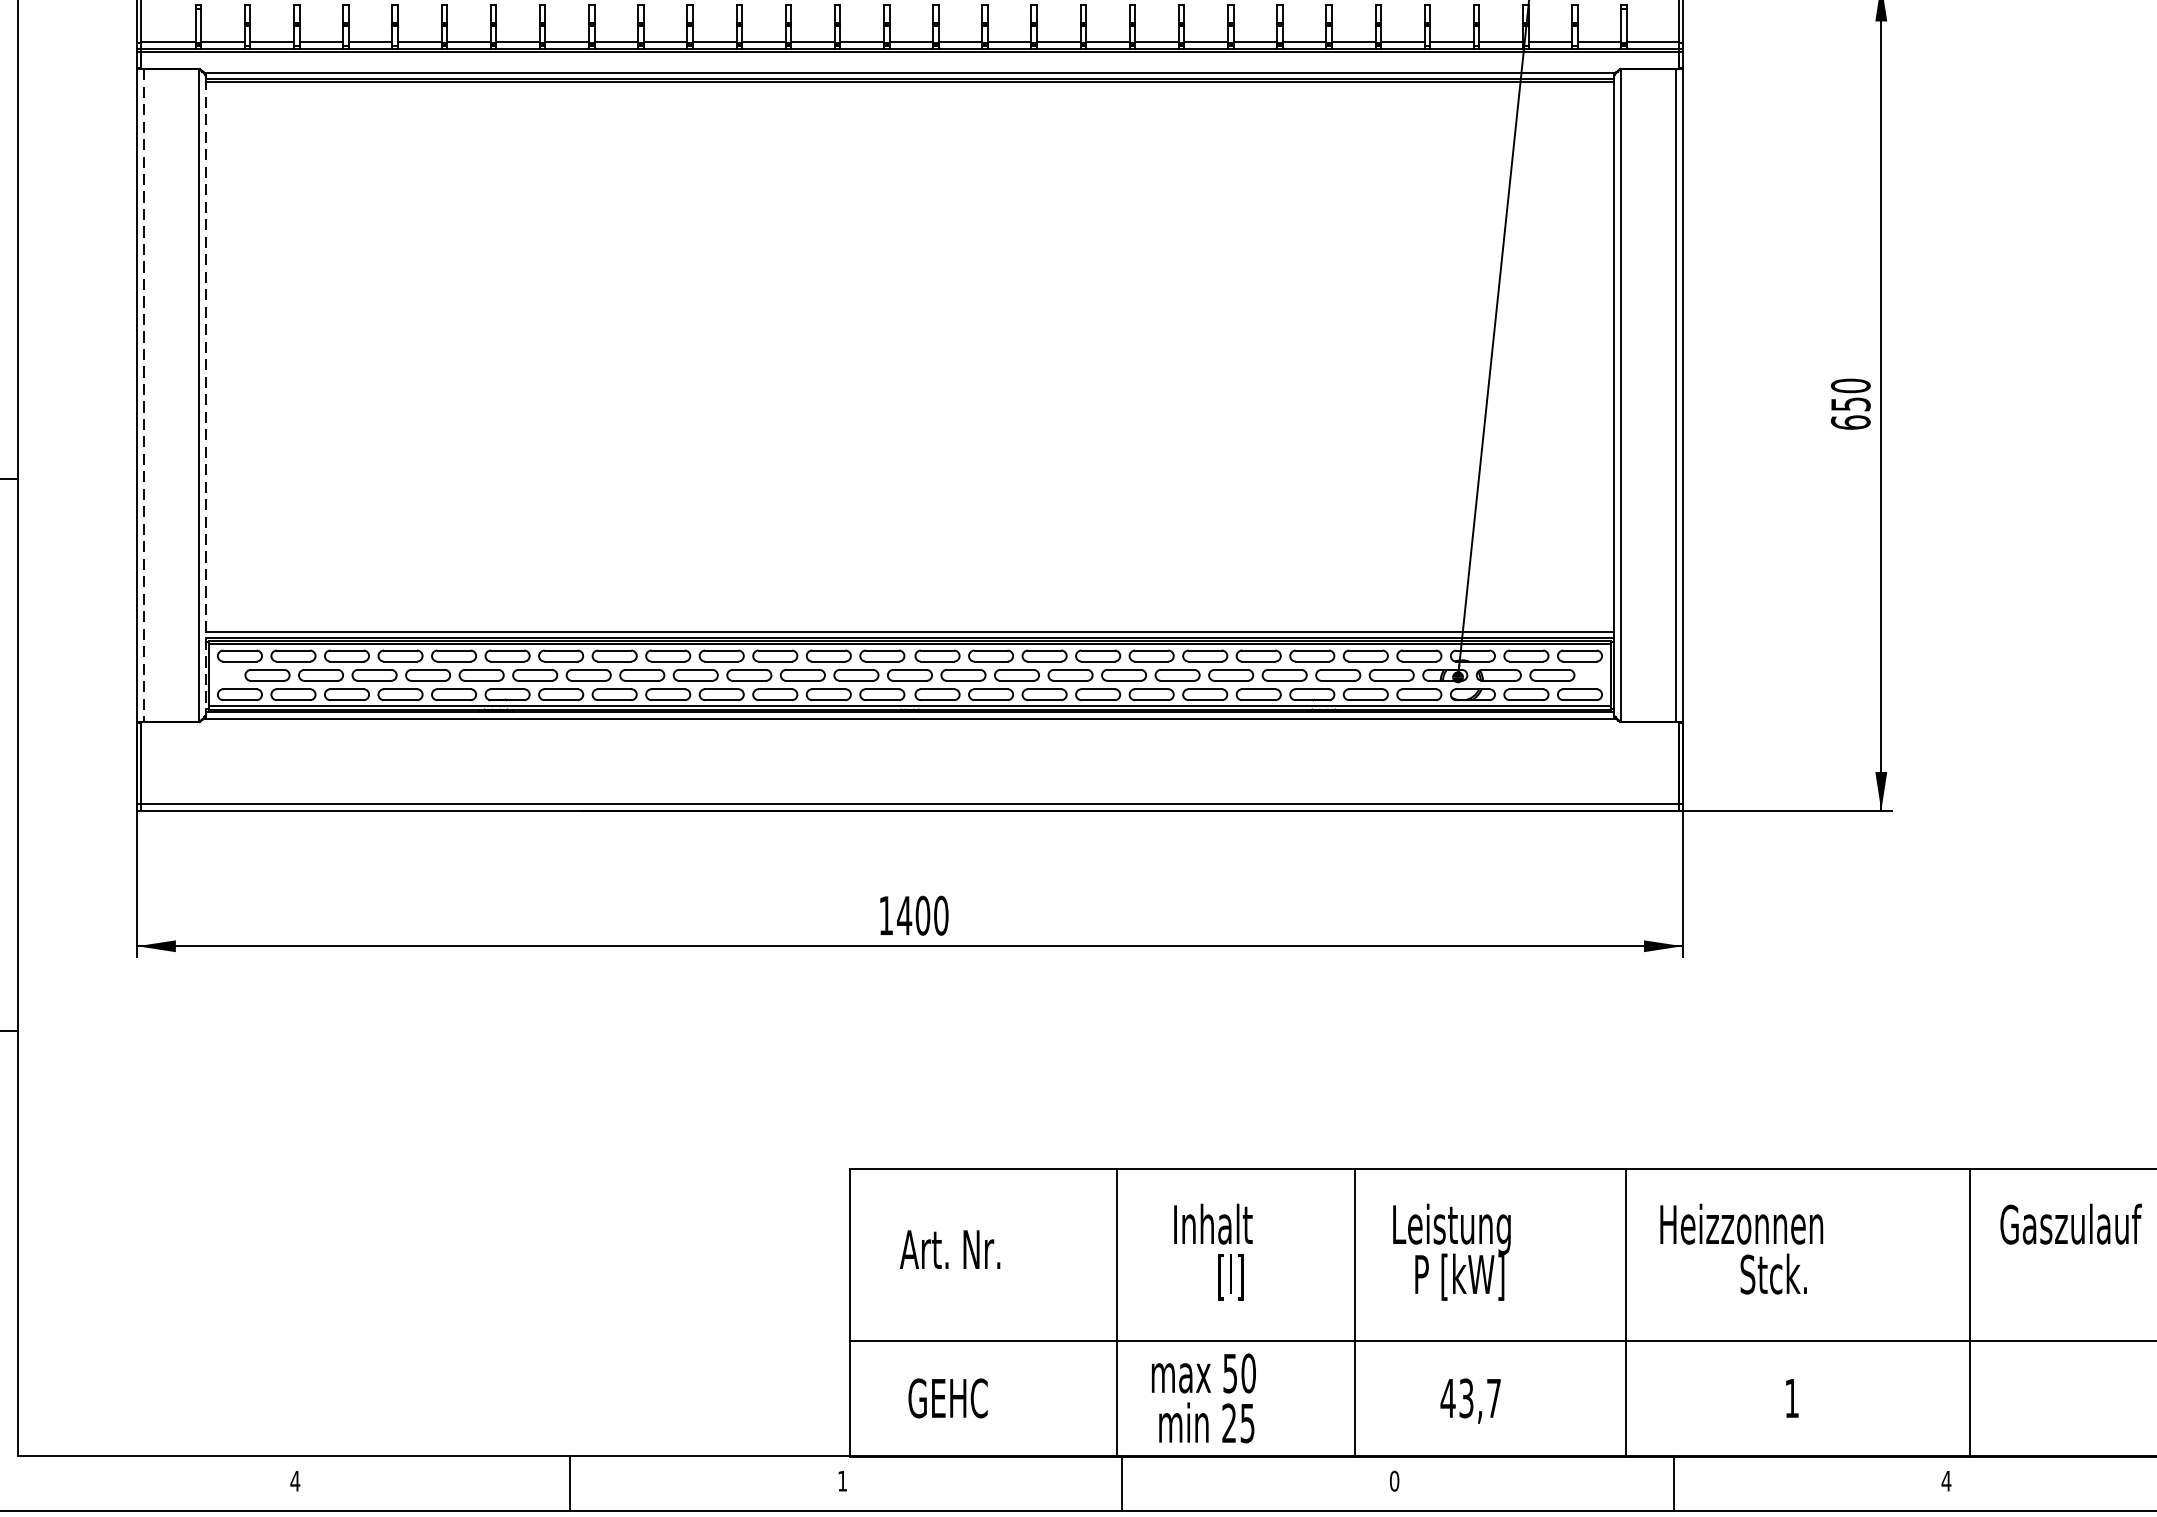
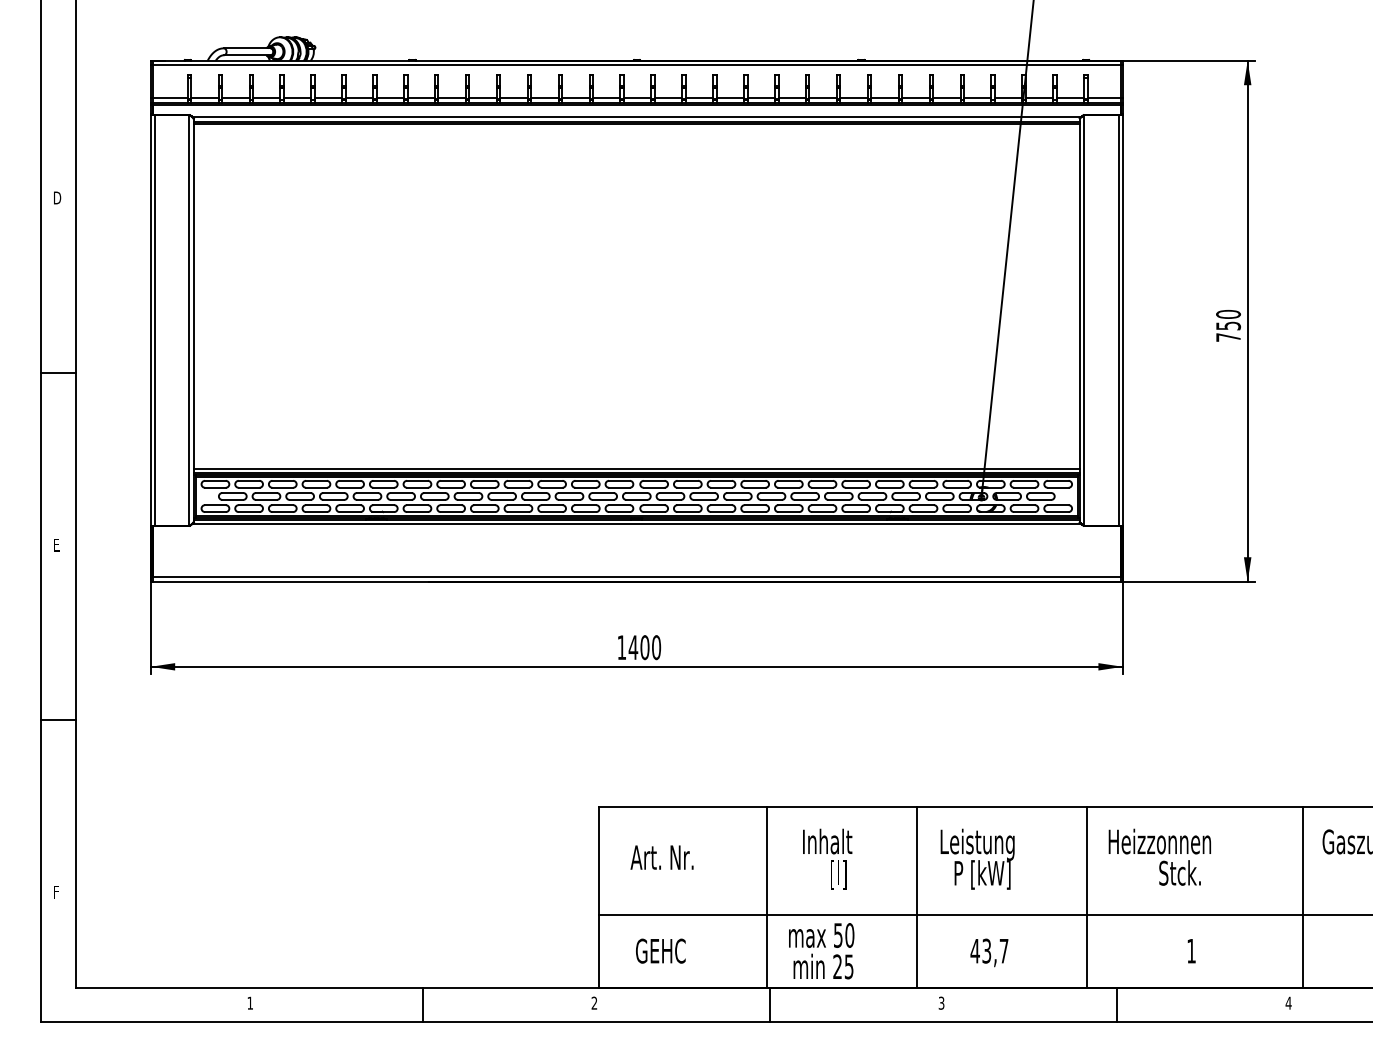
line: (144, 395) -> (155, 320), dashed -> solid
line: (205, 397) -> (193, 321), dashed -> solid
text: (1850, 422) -> (1228, 337), 650 -> 750
text: (295, 1480) -> (250, 1002), 4 -> 1
text: (841, 1480) -> (593, 1002), 1 -> 2
text: (1394, 1480) -> (941, 1002), 0 -> 3

